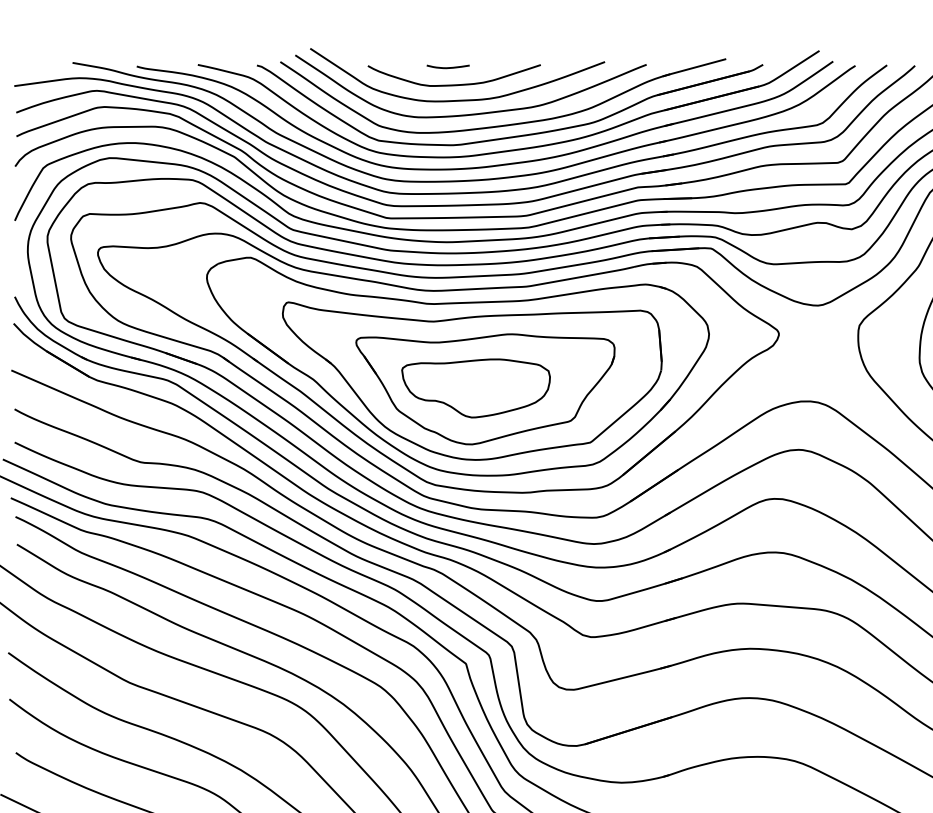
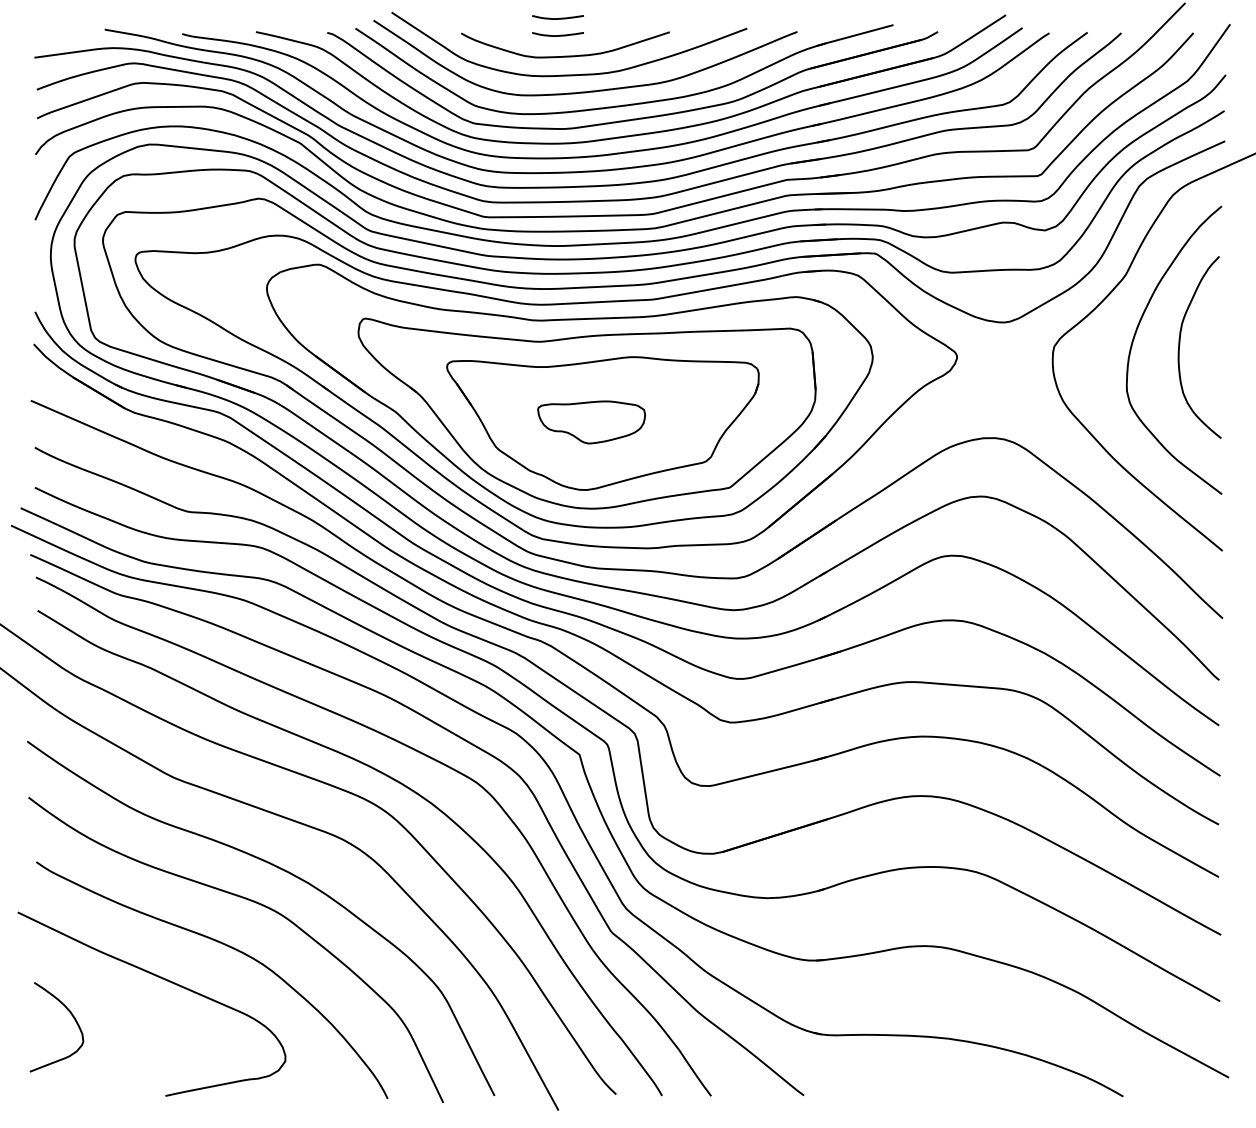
curve: (447, 53) -> (557, 18), added
part: (475, 388) -> (591, 422), size x0.6

